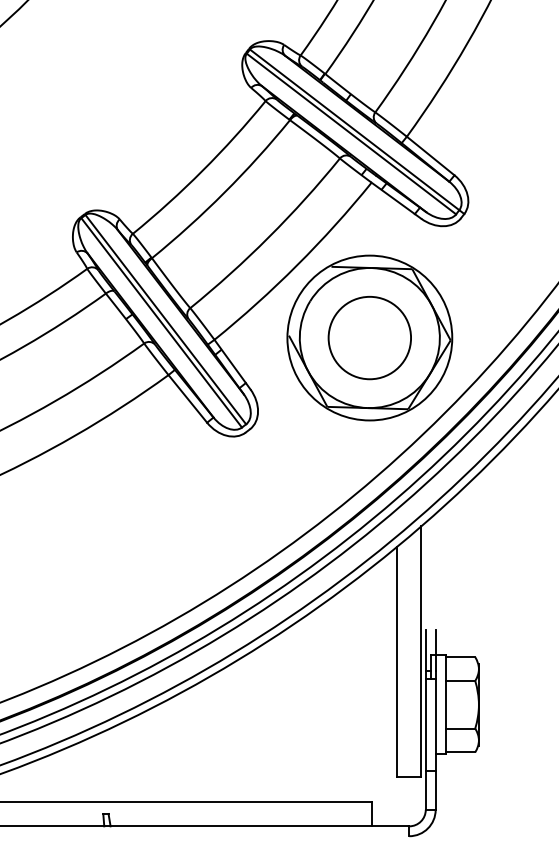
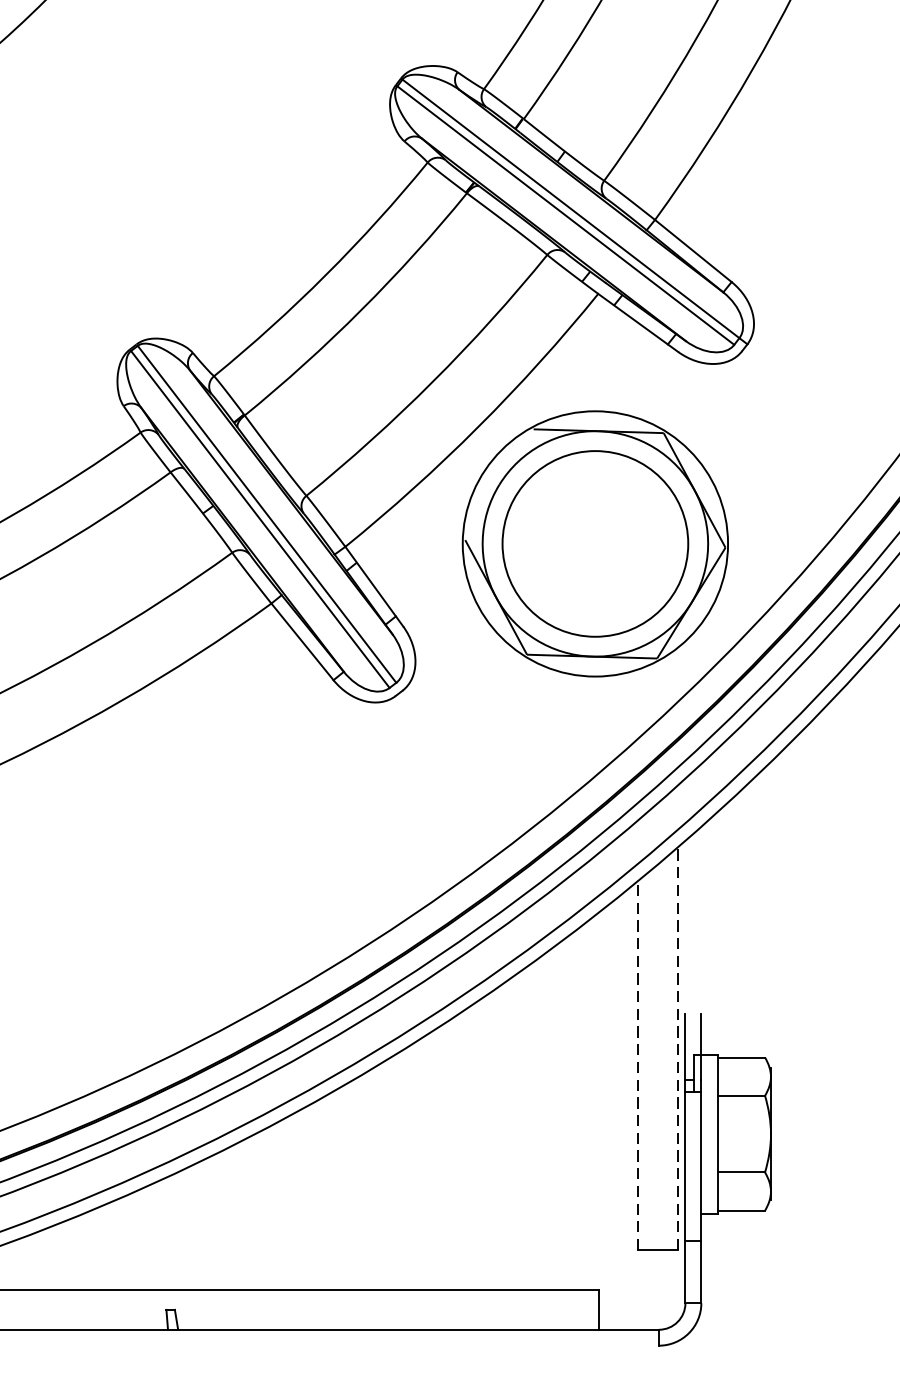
circle: (369, 337) -> (594, 543), size x1.4
line: (421, 651) -> (678, 1048), solid -> dashed
line: (396, 662) -> (638, 1066), solid -> dashed

